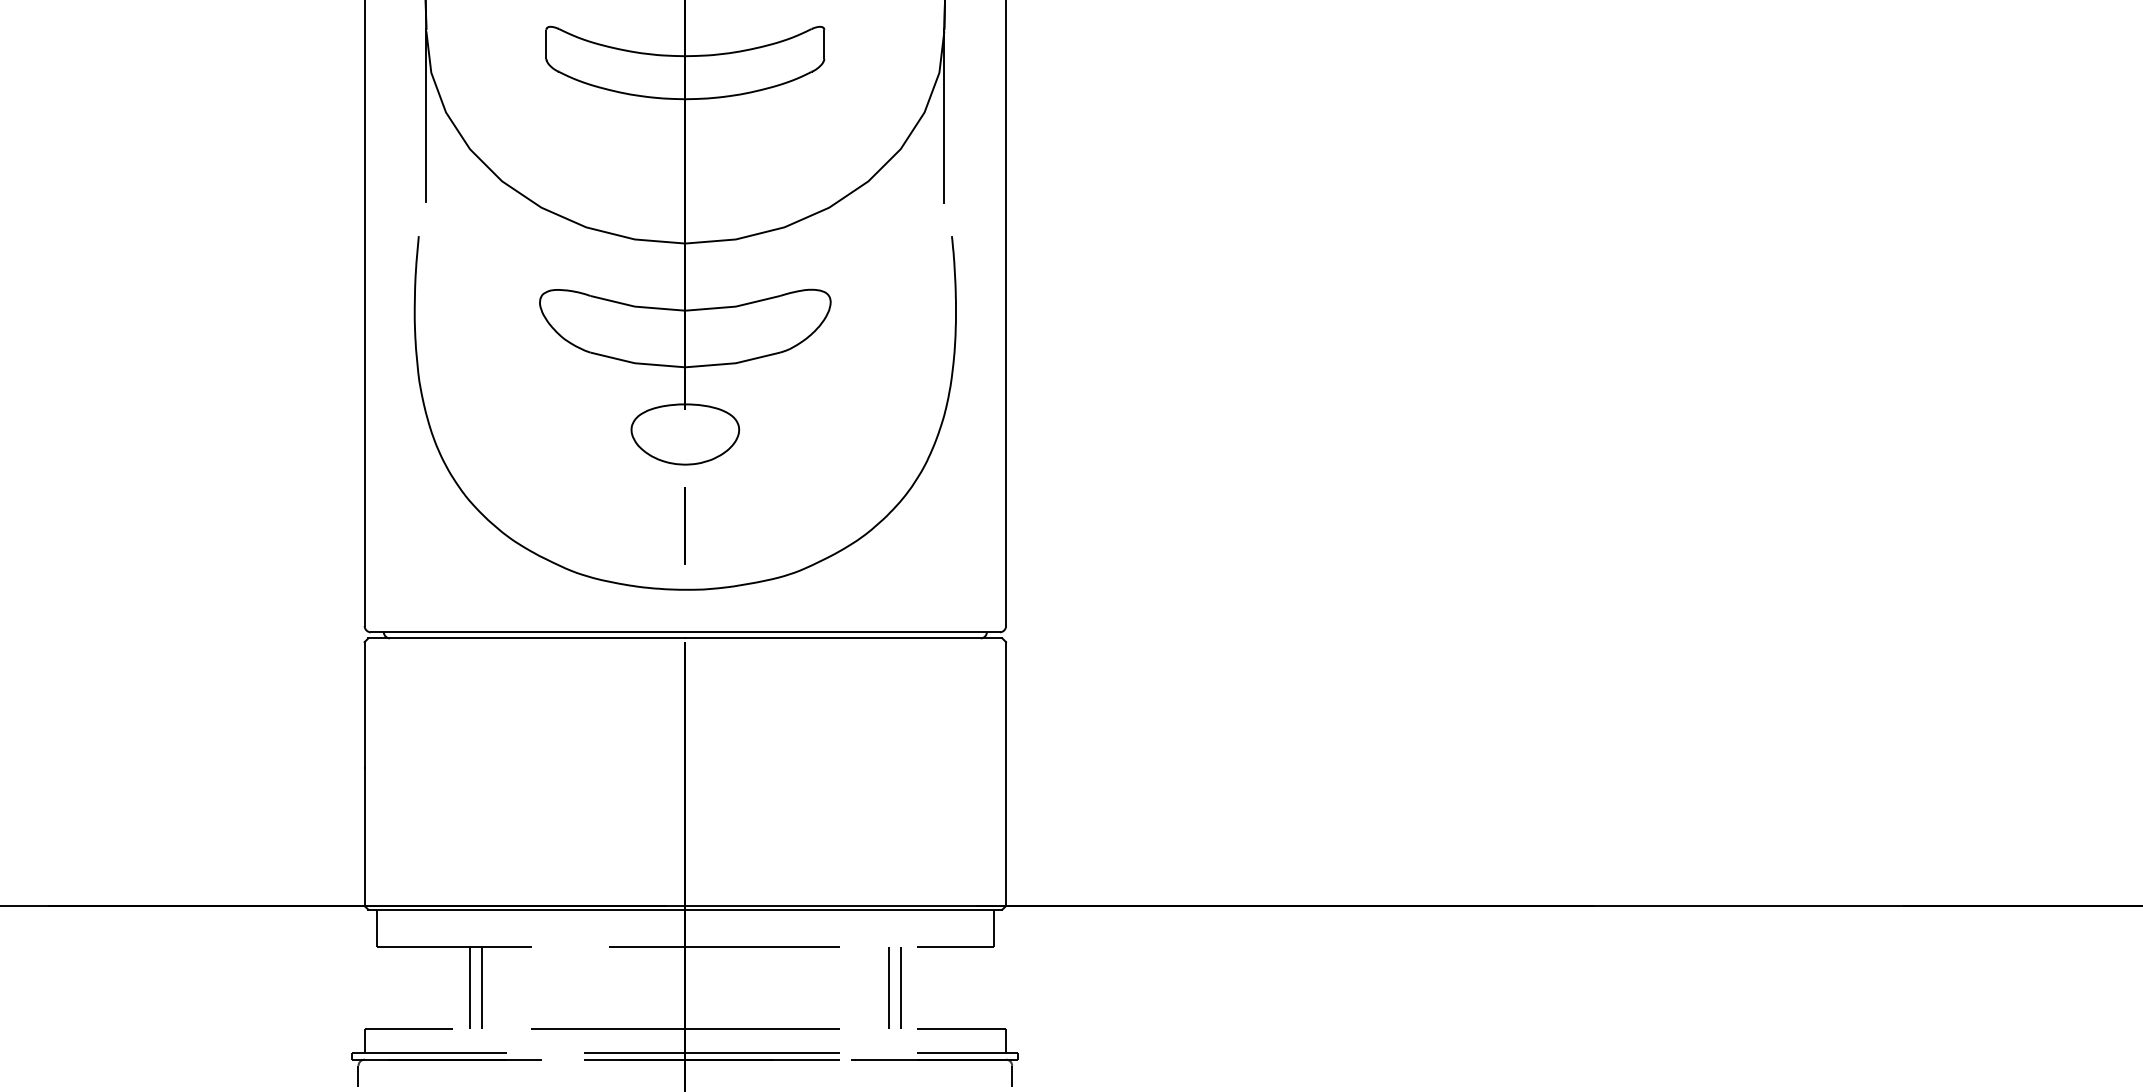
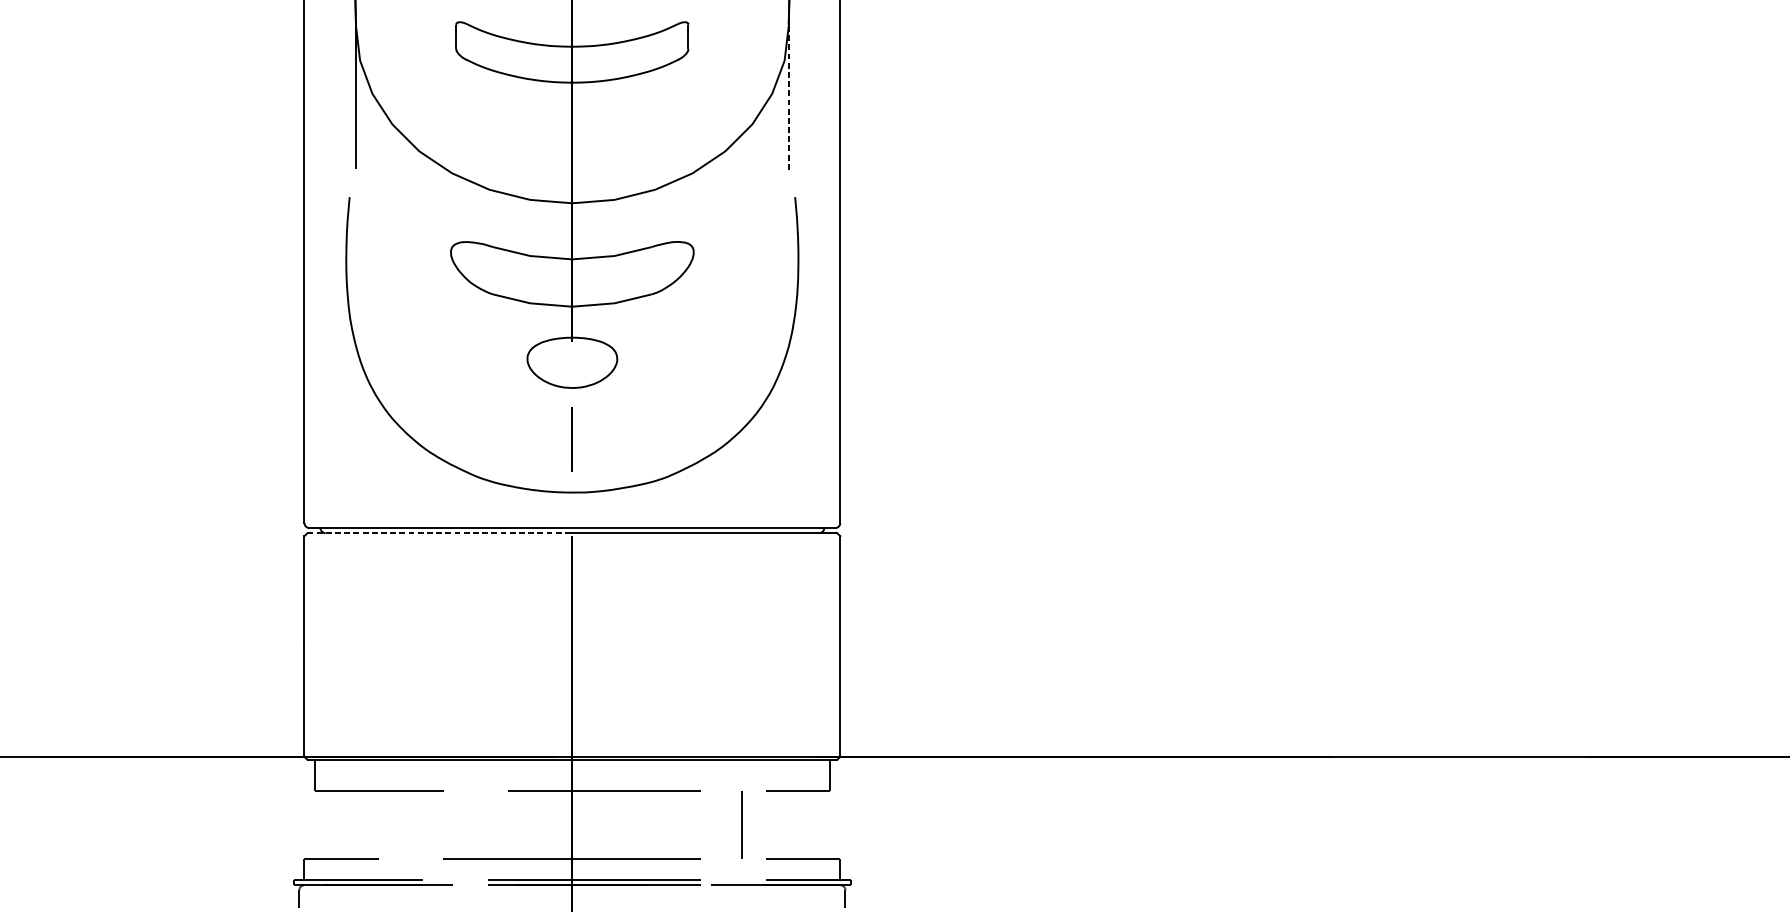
line: (944, 117) -> (788, 97), solid -> dashed
line: (527, 638) -> (440, 533), solid -> dashed
line: (469, 987) -> (392, 824), removed
line: (482, 987) -> (402, 824), removed
line: (901, 987) -> (752, 824), removed

